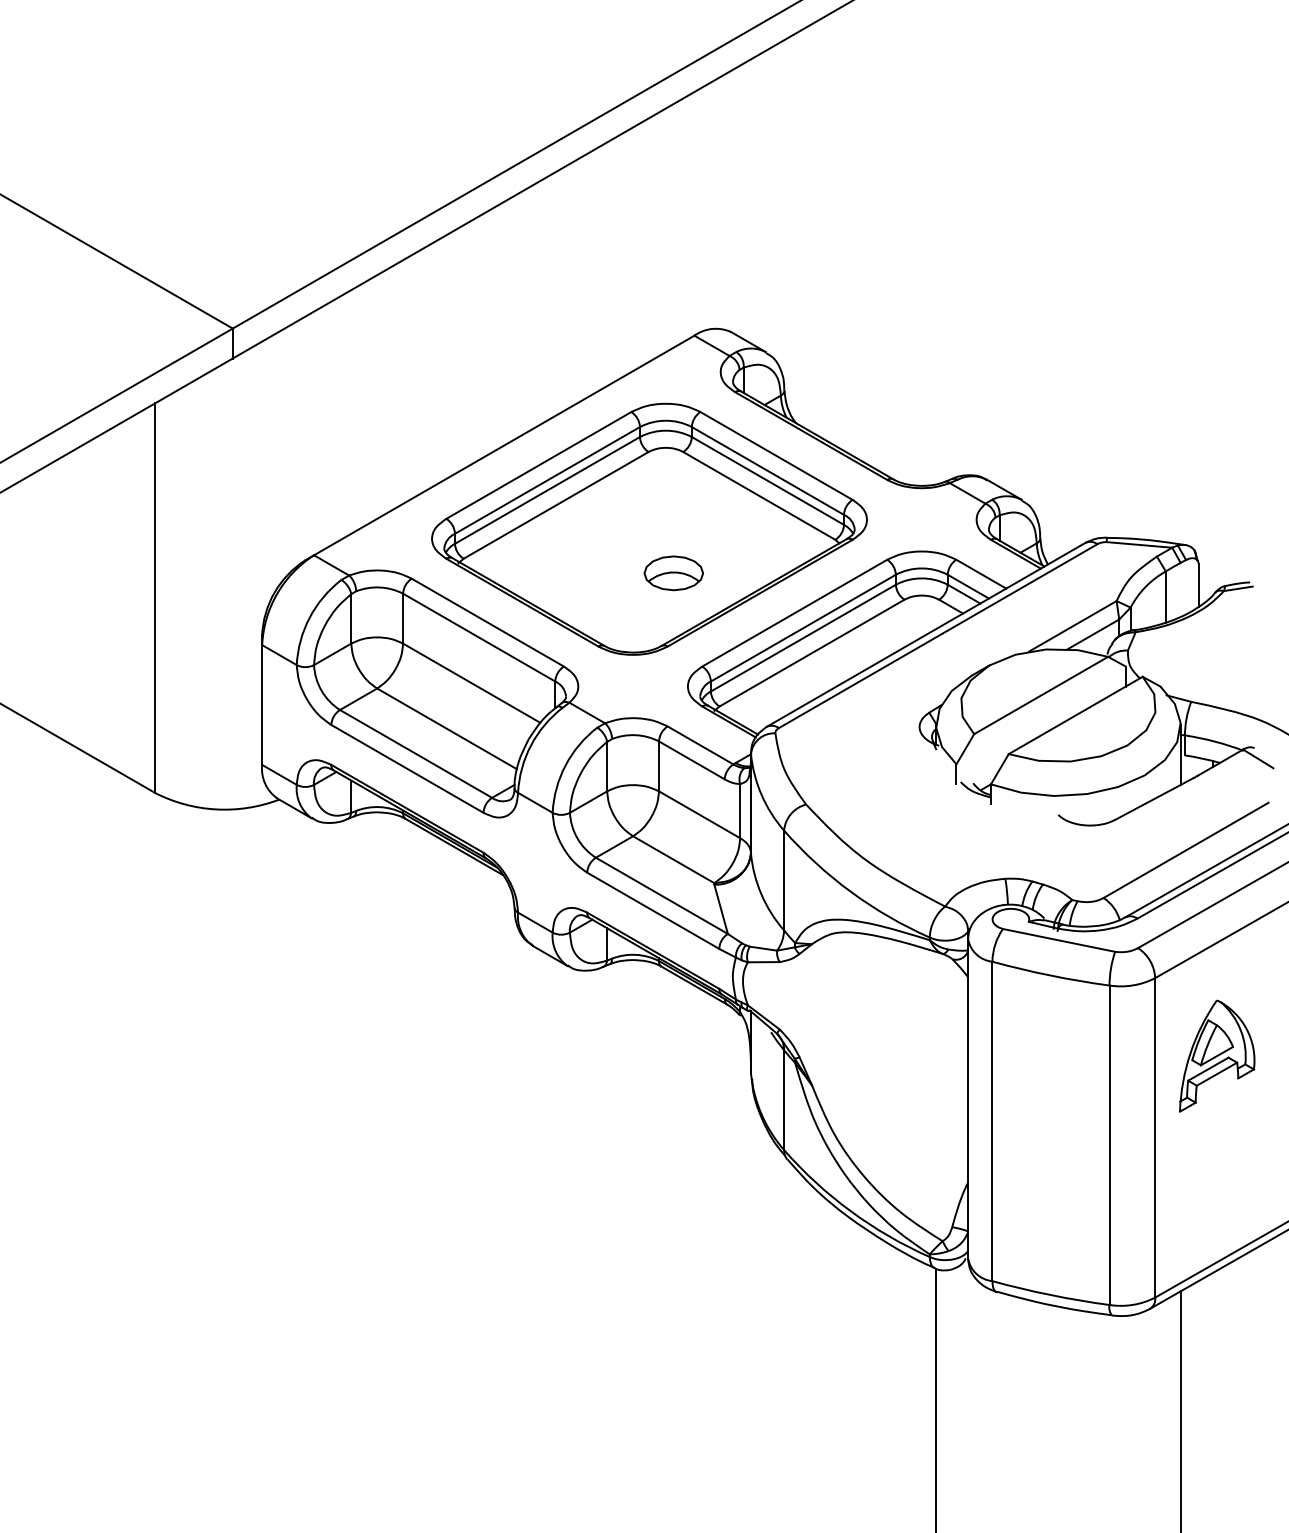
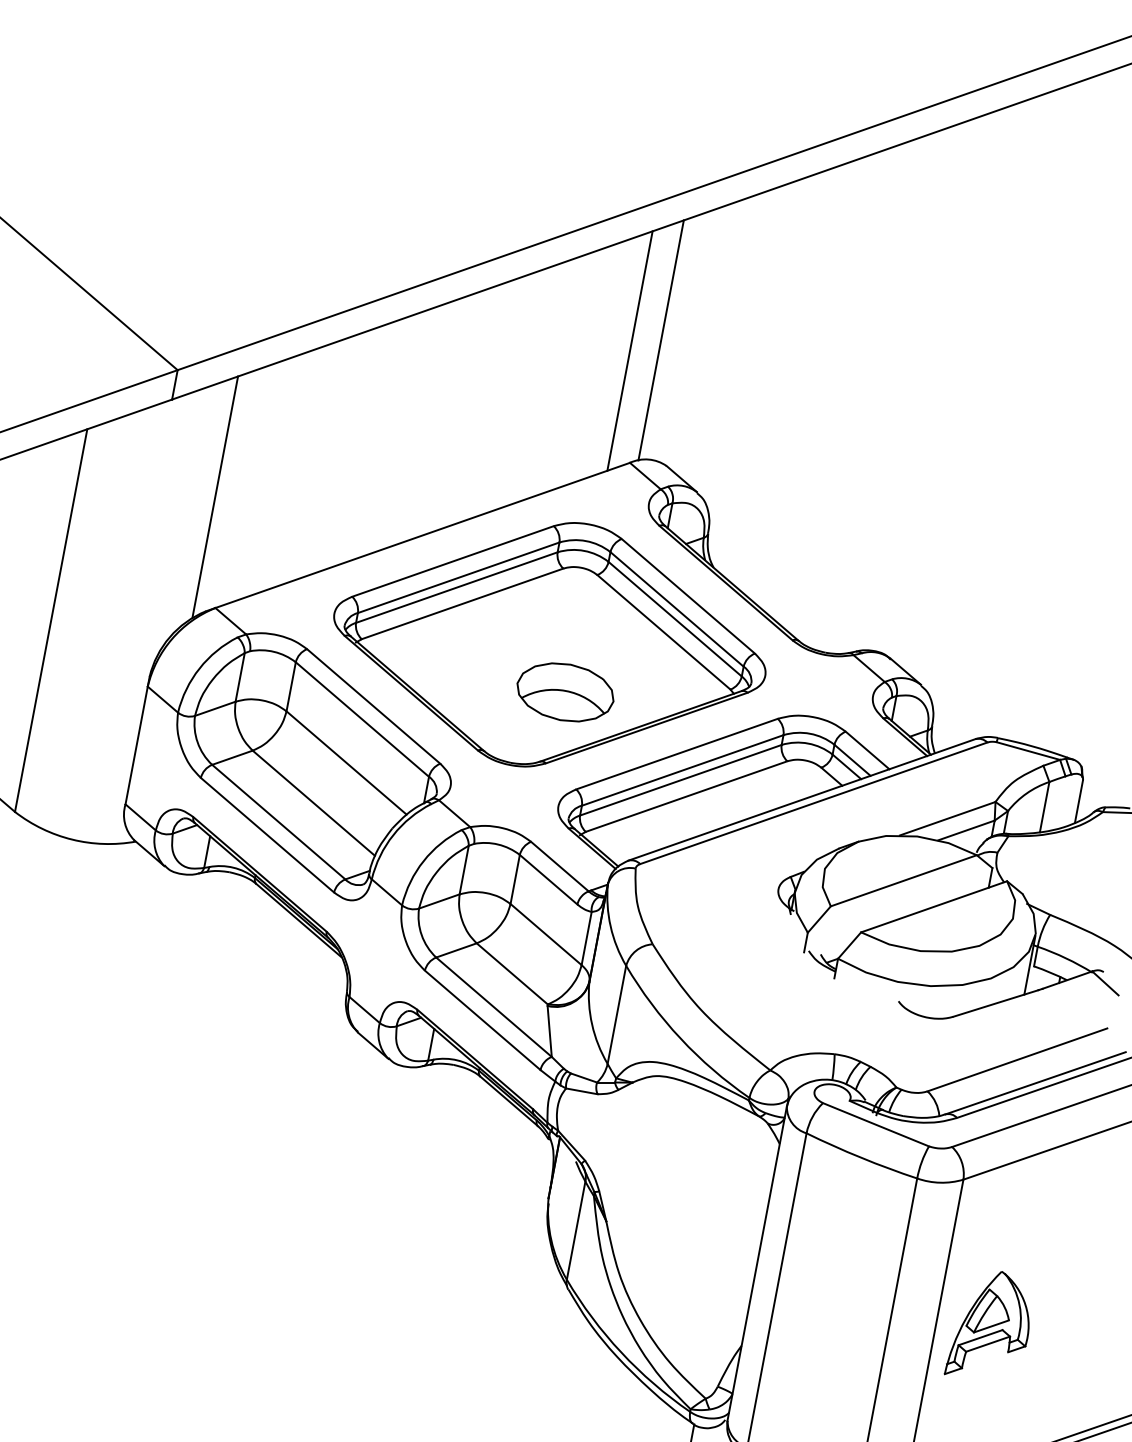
line: (702, 209) -> (661, 340), added
line: (673, 225) -> (629, 350), added
line: (293, 446) -> (215, 497), added
part: (673, 573) -> (565, 692), size x1.67
part: (1217, 1055) -> (992, 1325), moved

